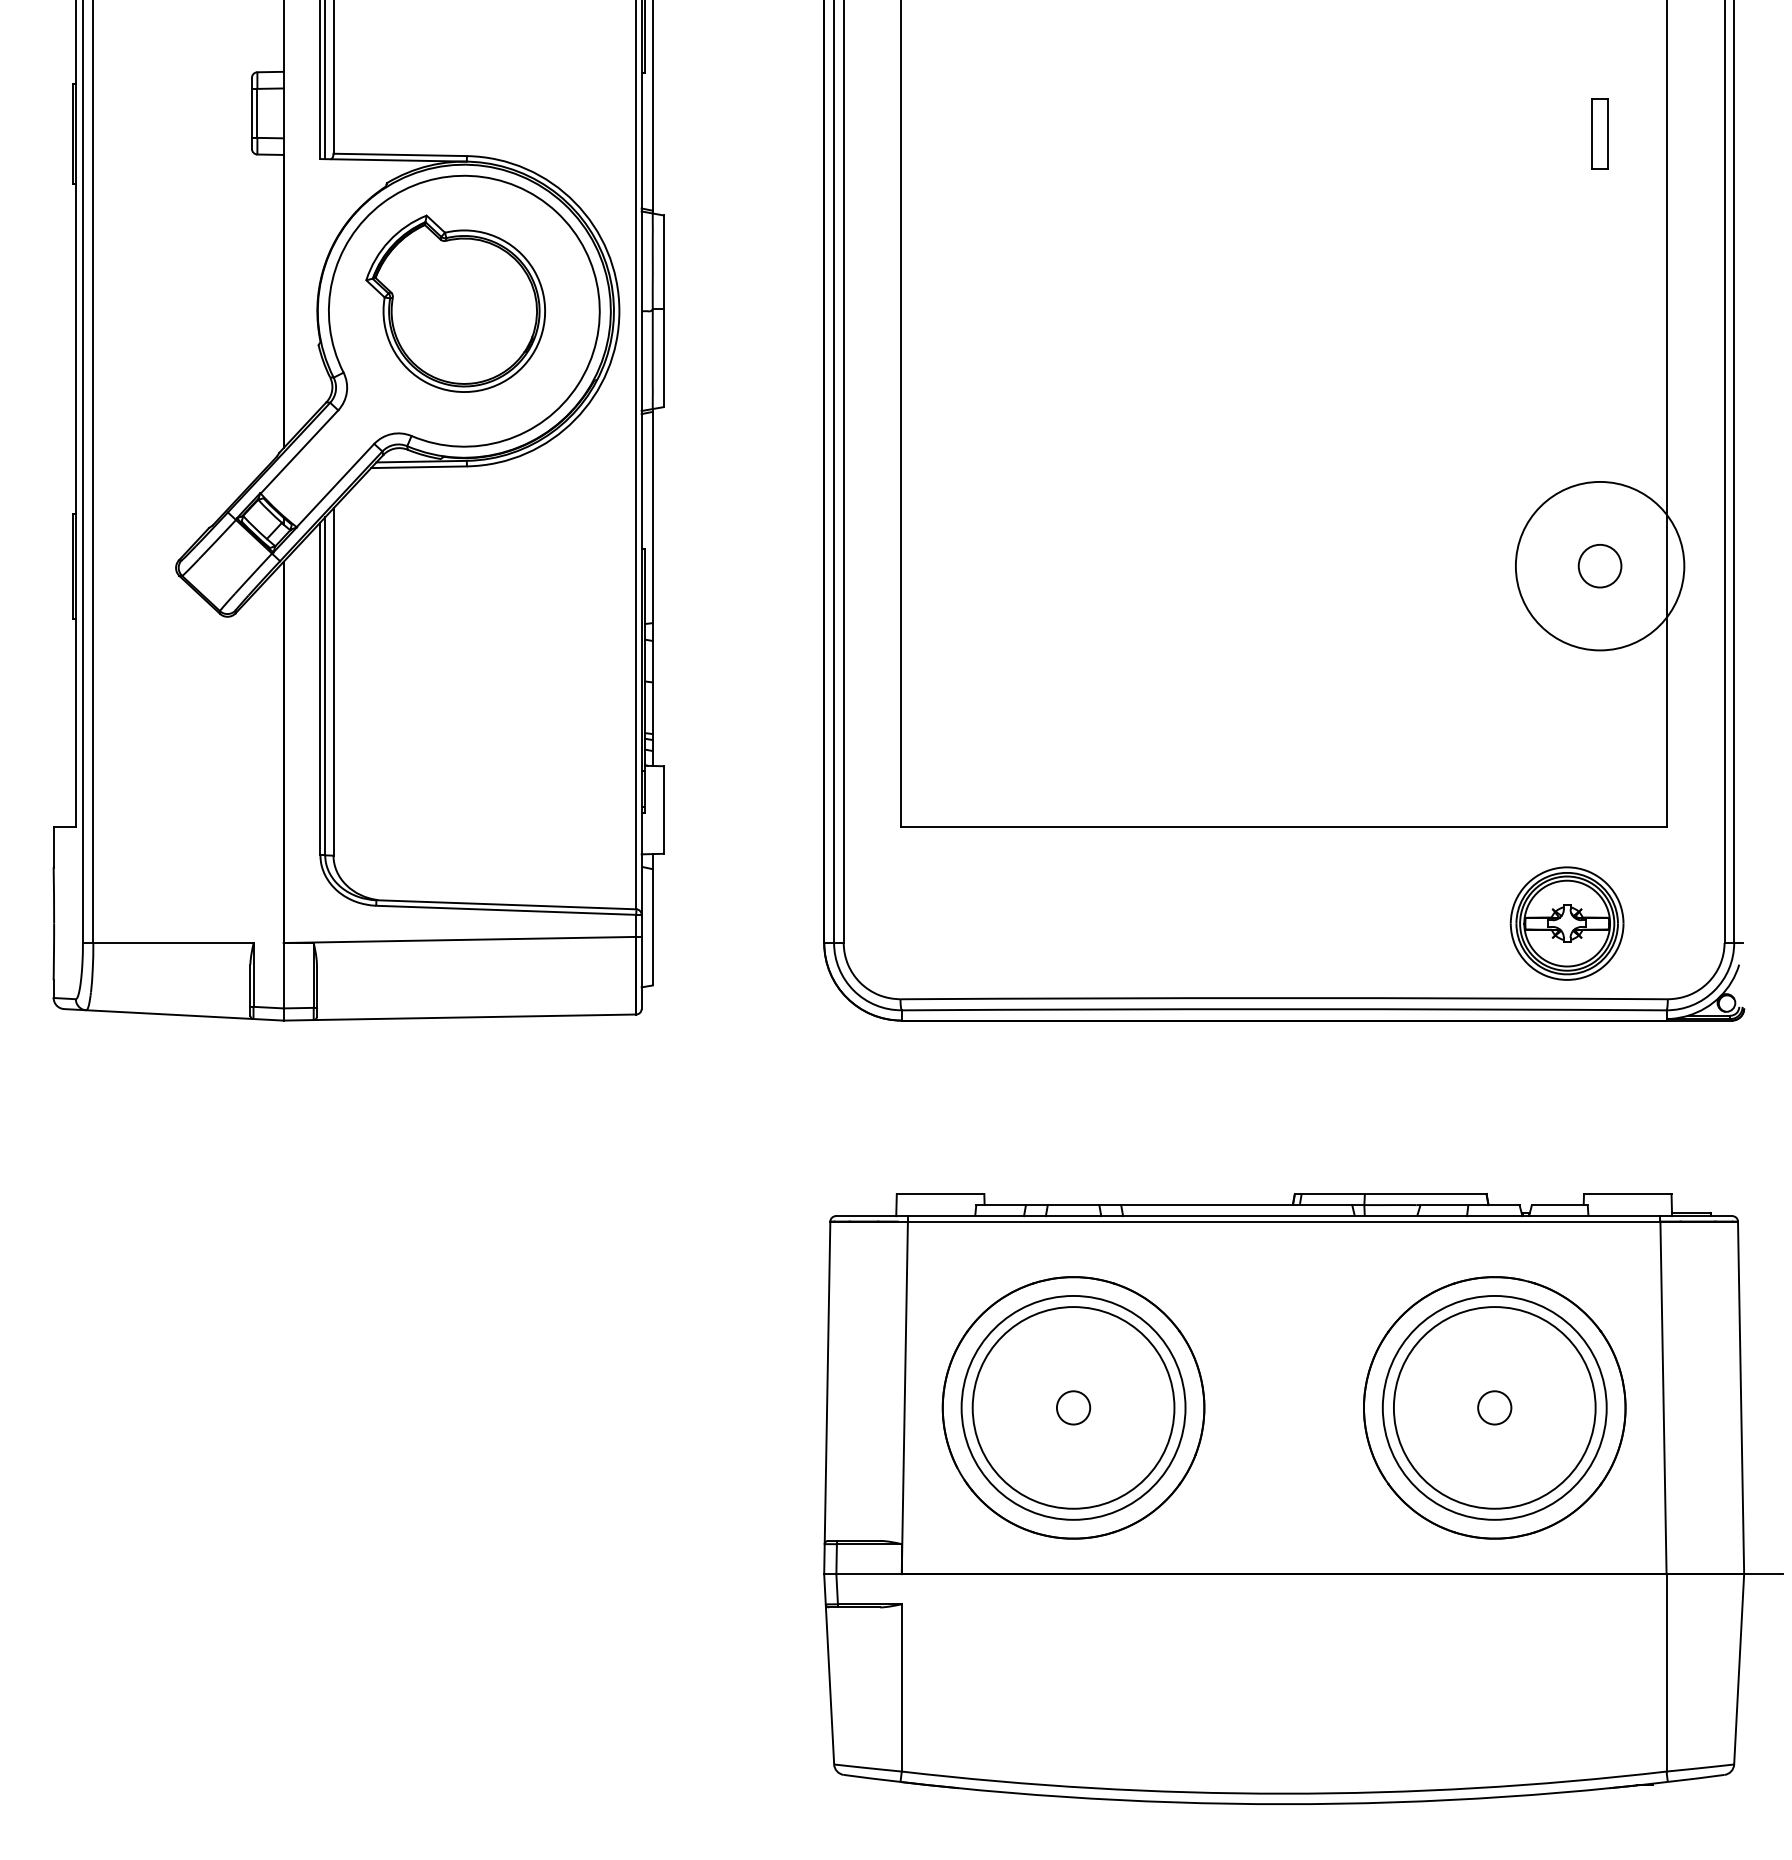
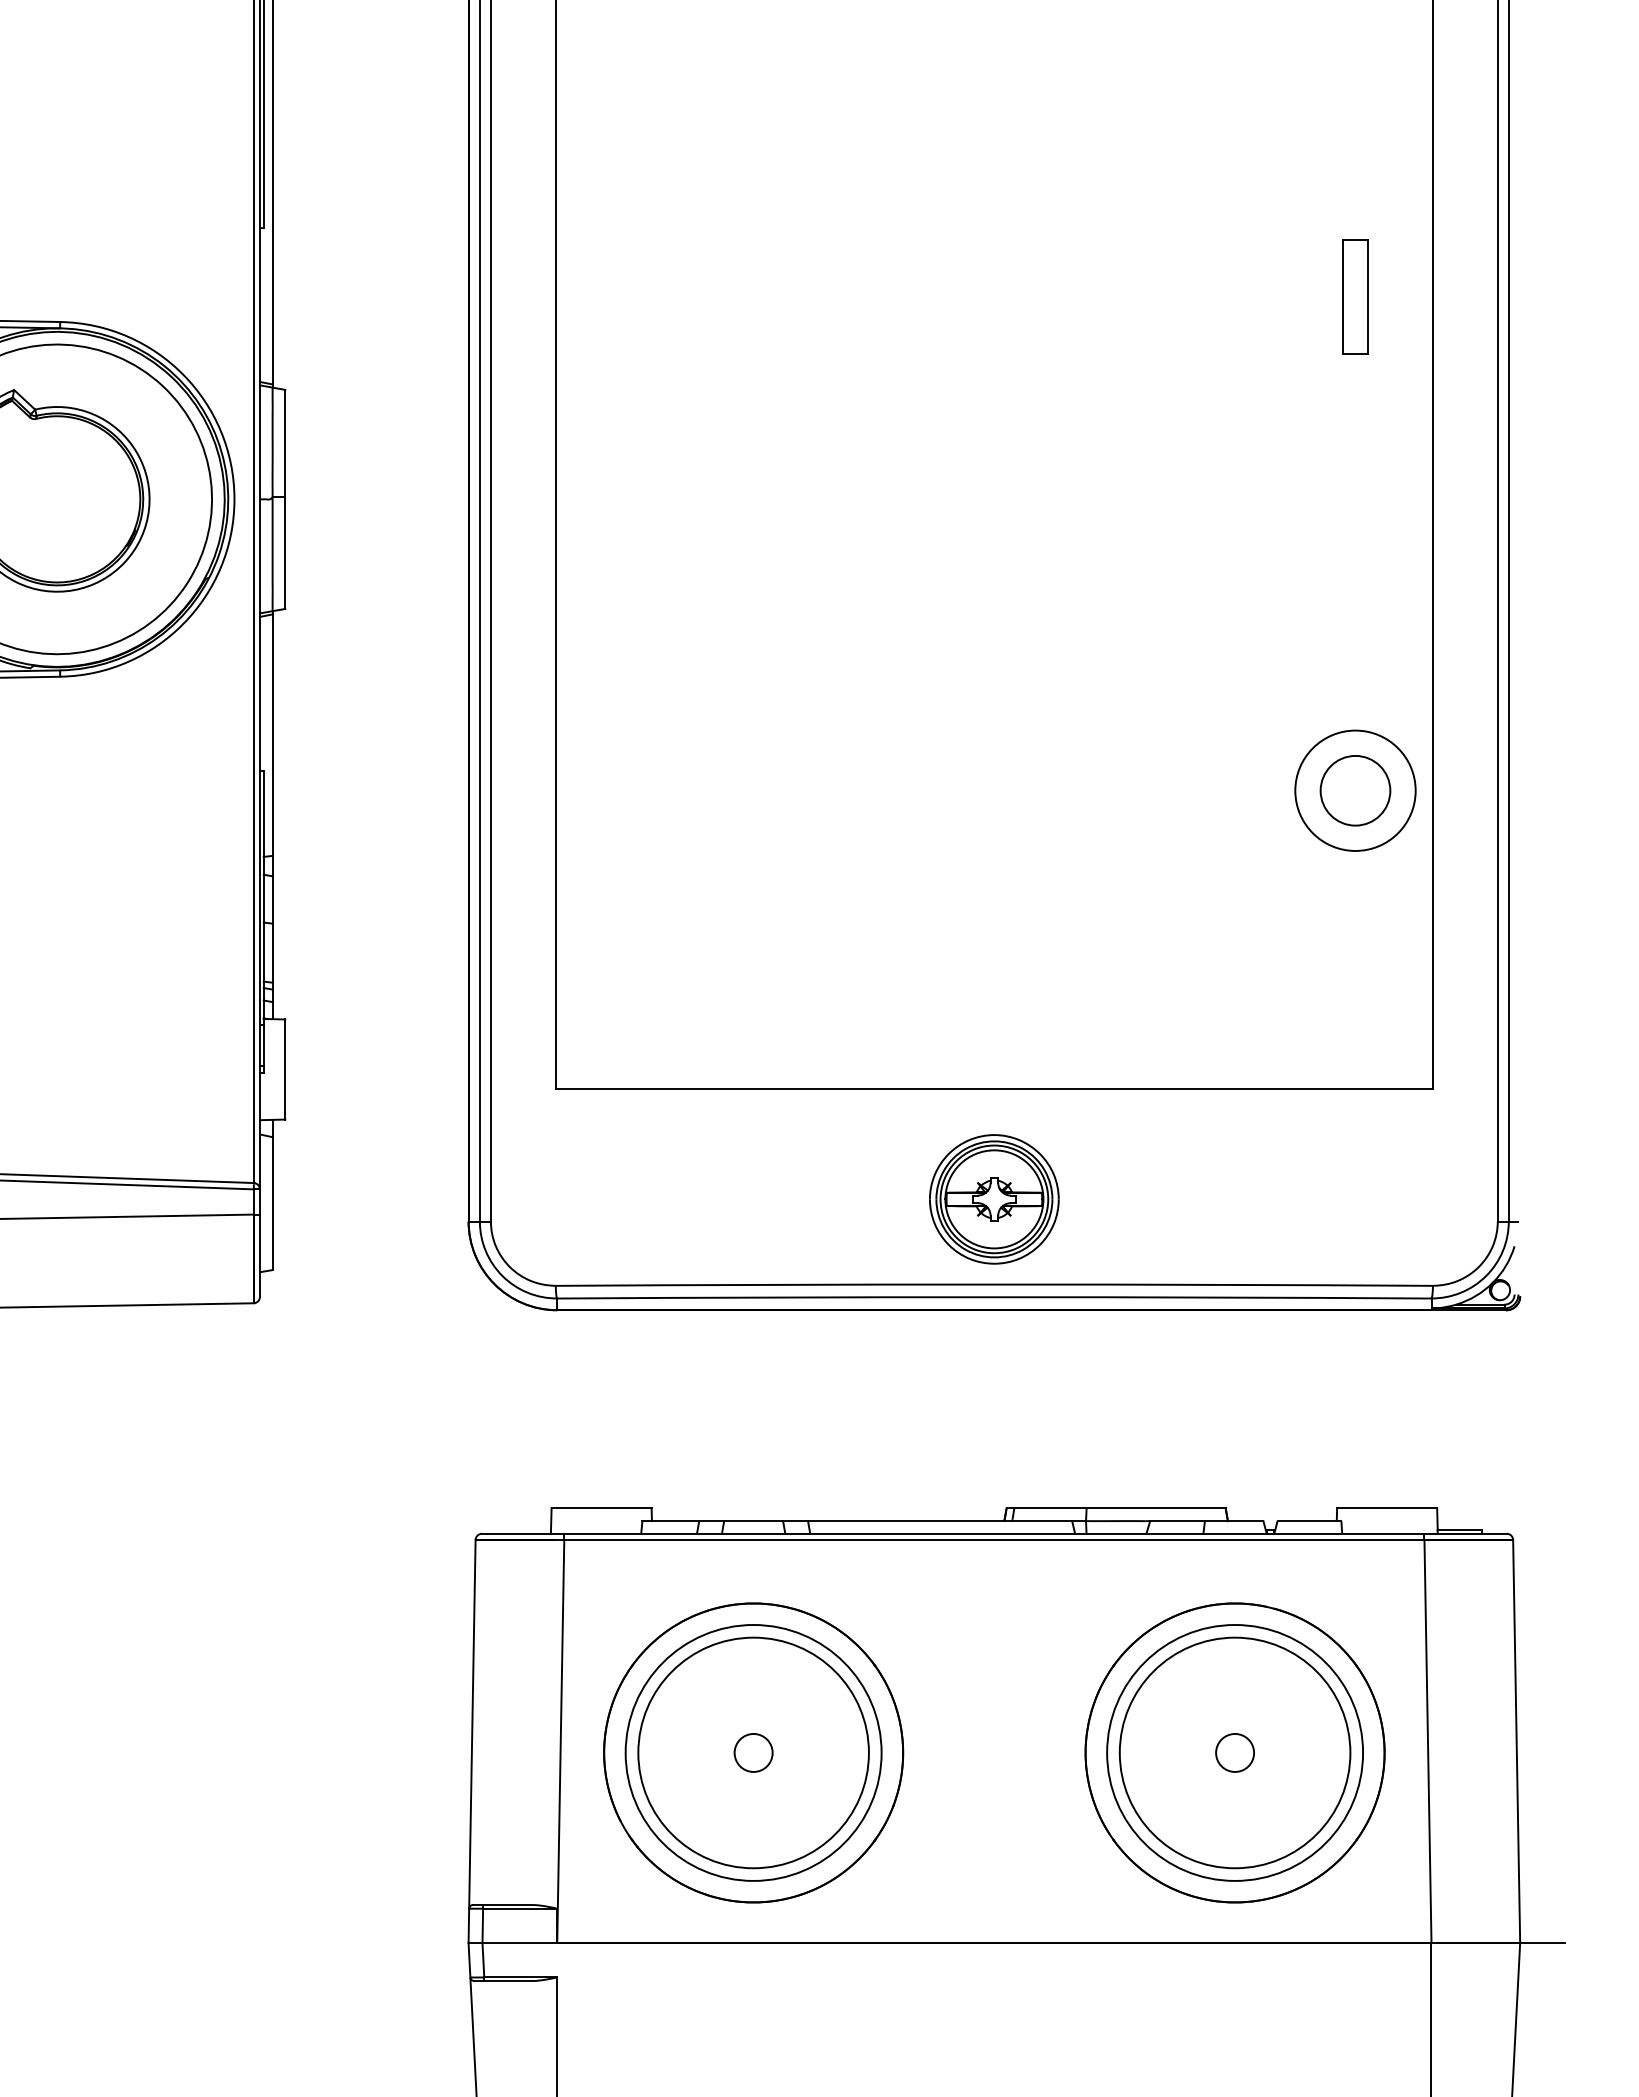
part: (1599, 133) -> (1354, 296), size x1.43
circle: (1599, 565) -> (1354, 790), size x0.62
circle: (1599, 565) -> (1354, 790), size x1.43
part: (1566, 923) -> (993, 1199), moved

